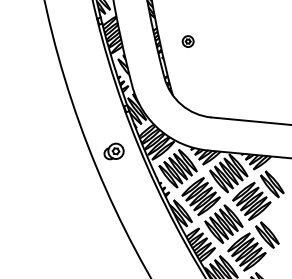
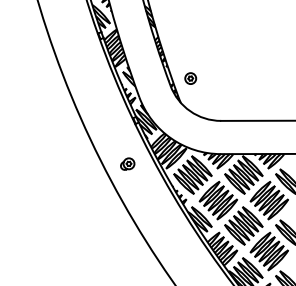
part: (187, 41) -> (190, 78), moved
part: (114, 150) -> (127, 163), size x0.71

